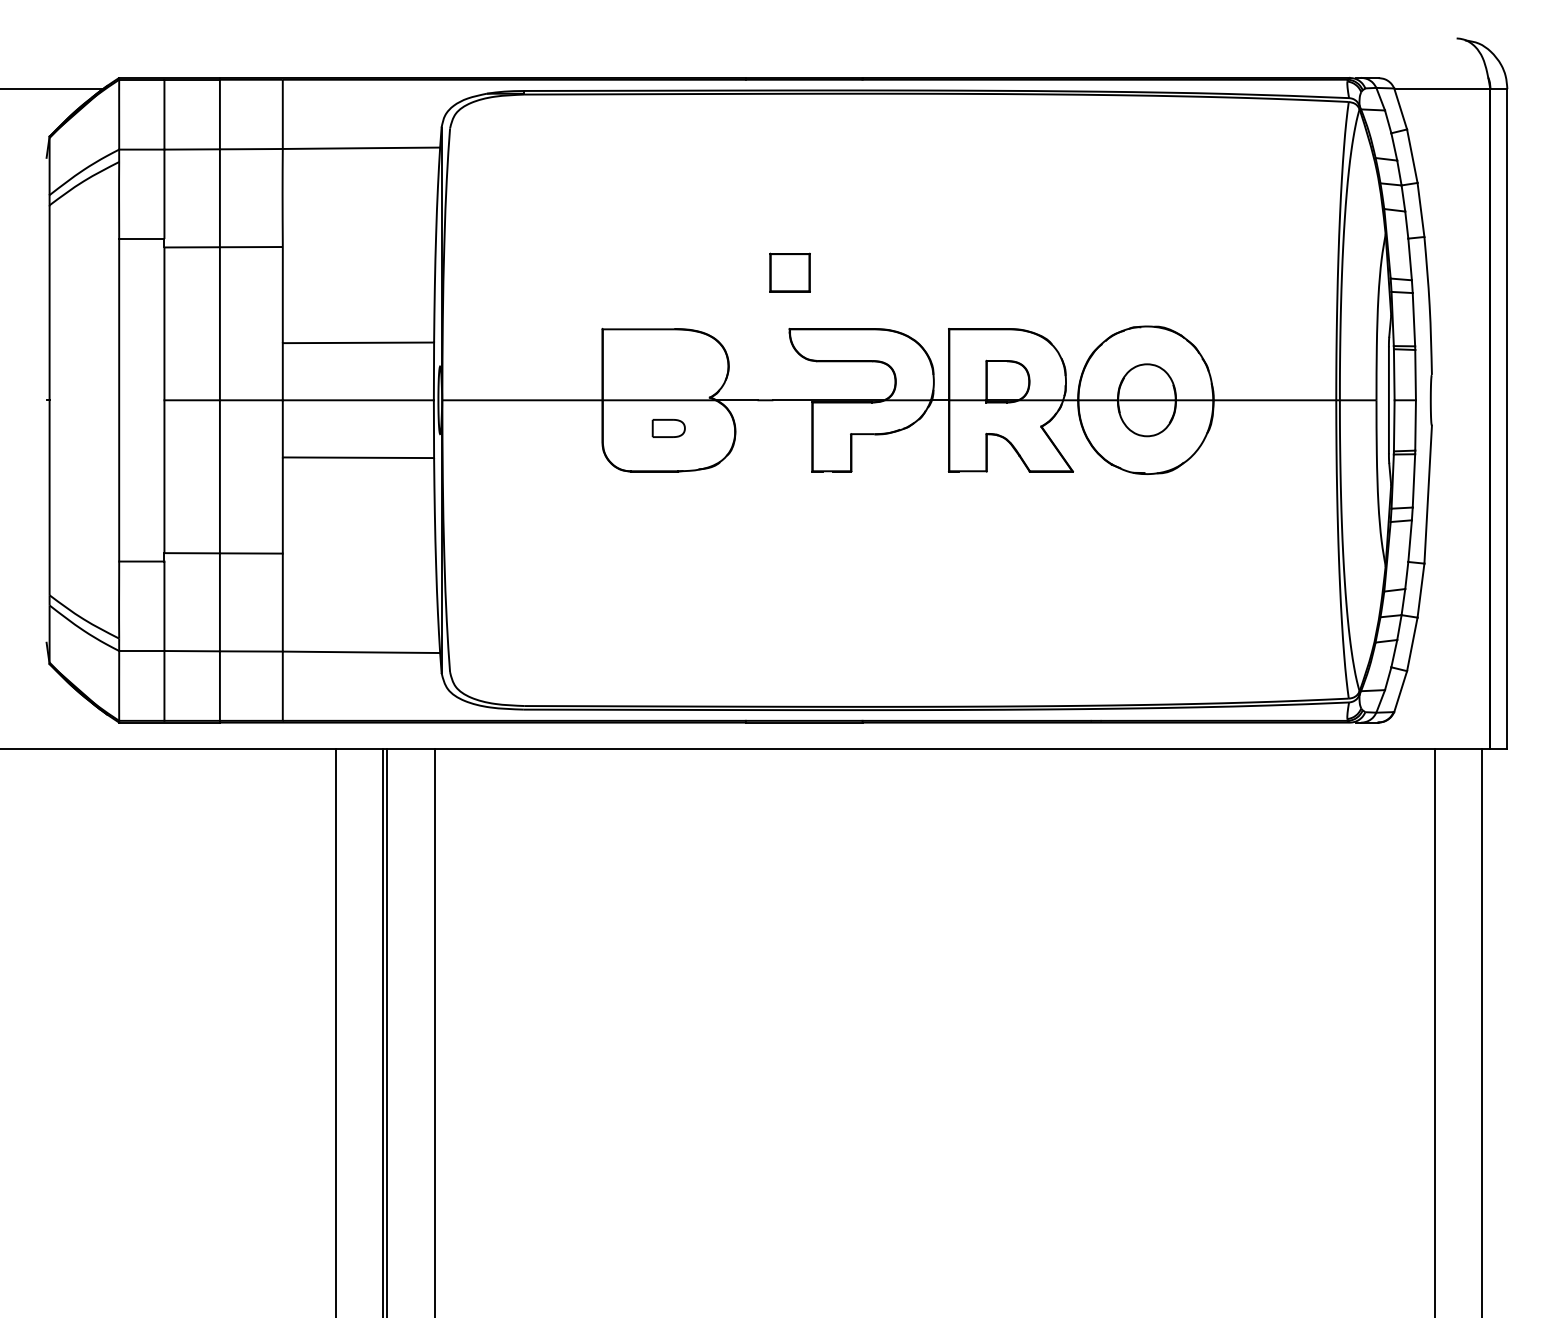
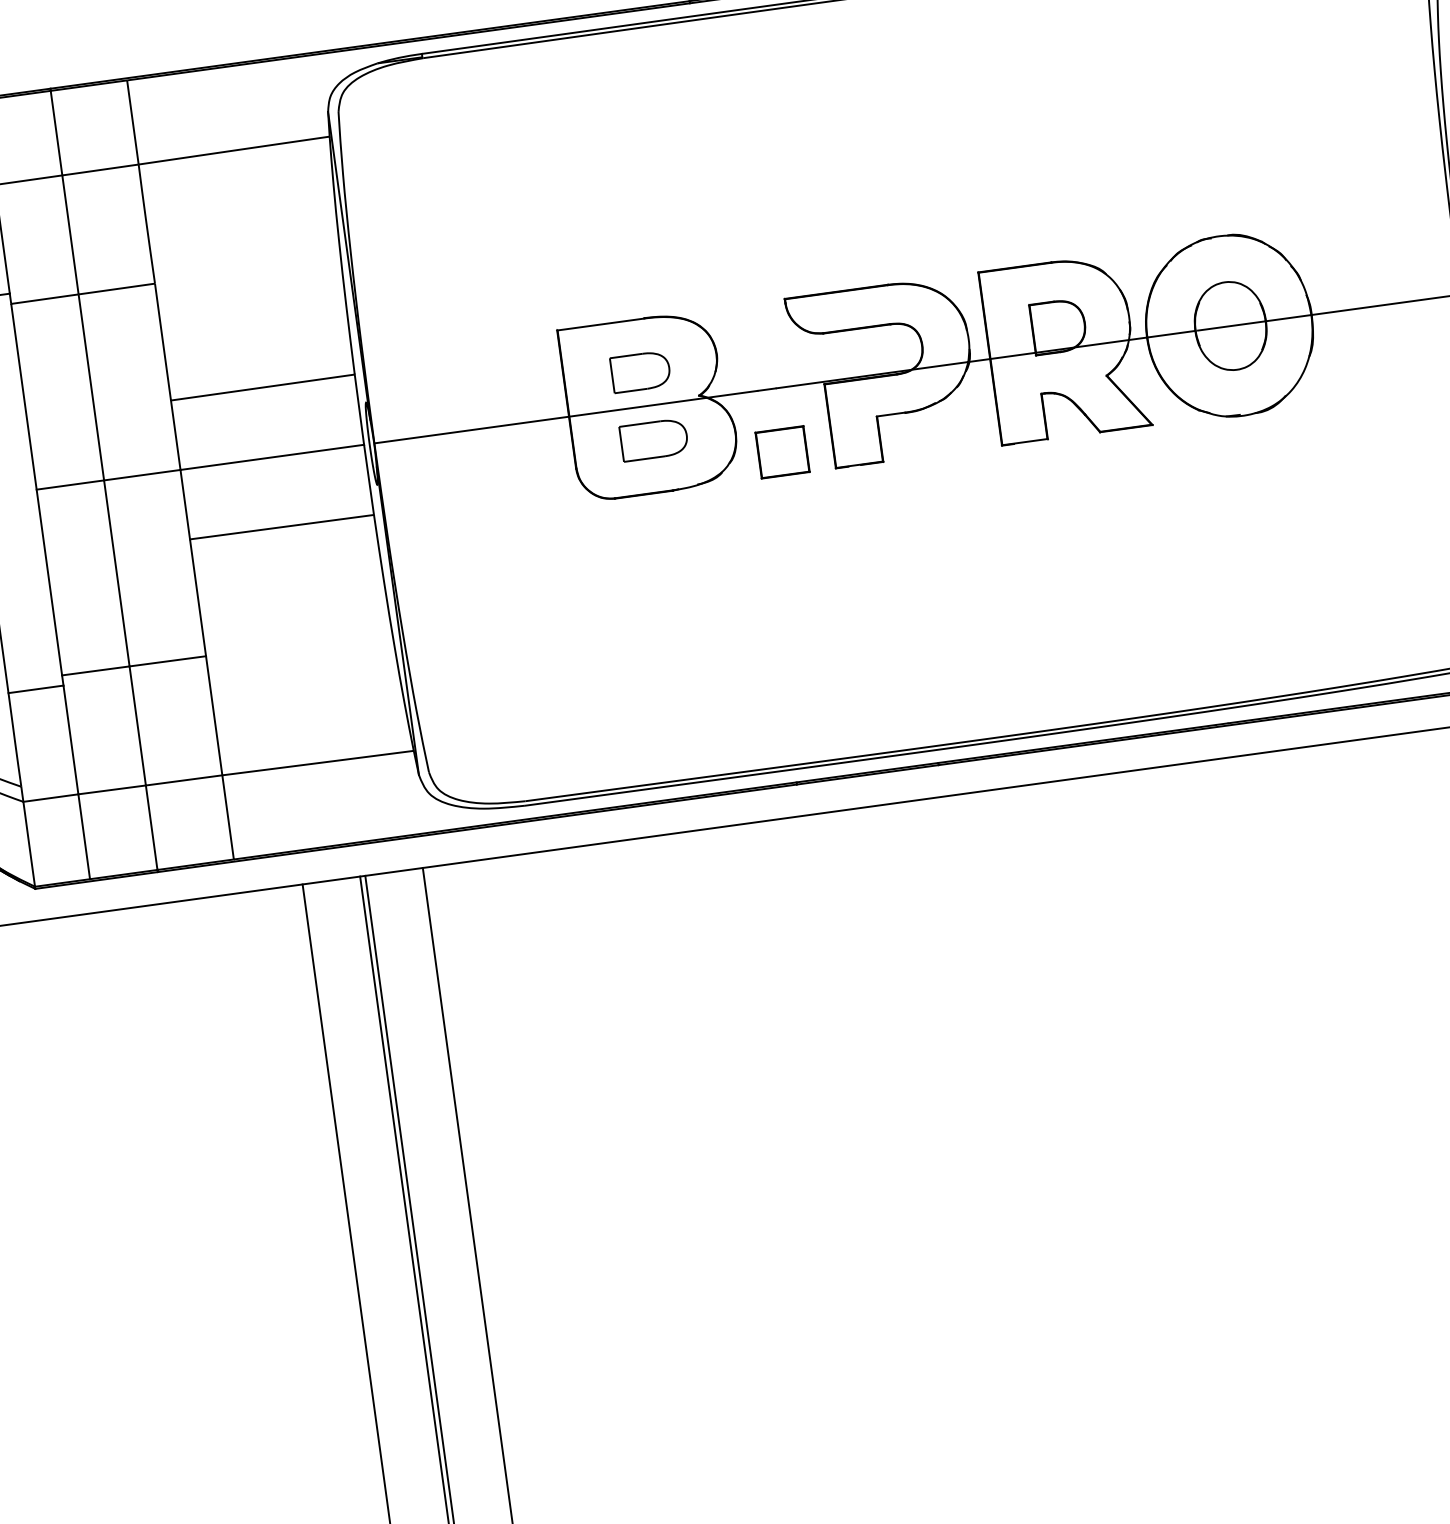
part: (789, 272) -> (781, 452), moved
part: (665, 371) -> (640, 371), added
part: (668, 428) -> (653, 440), size x1.67

